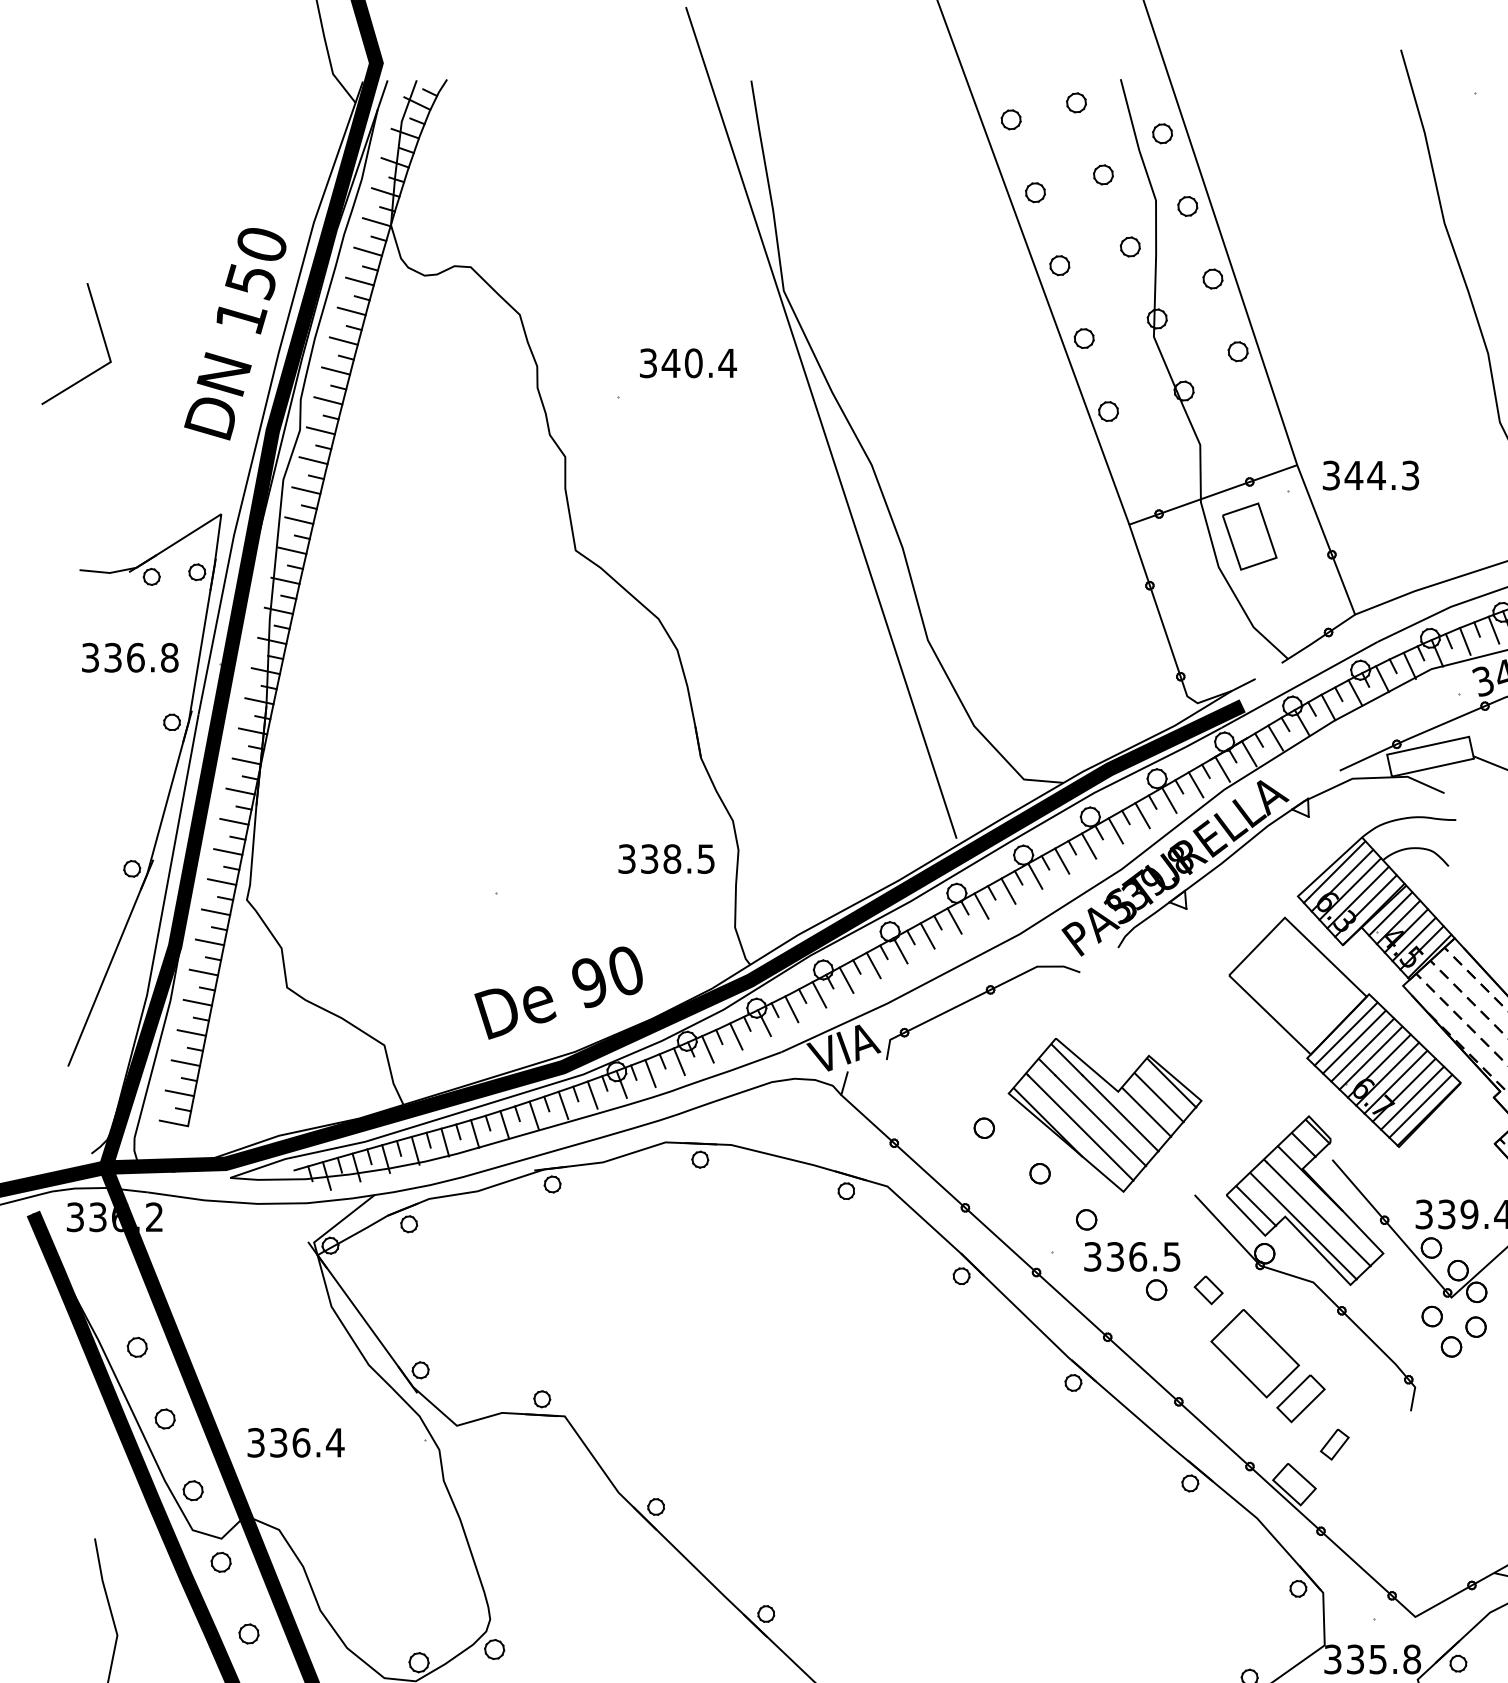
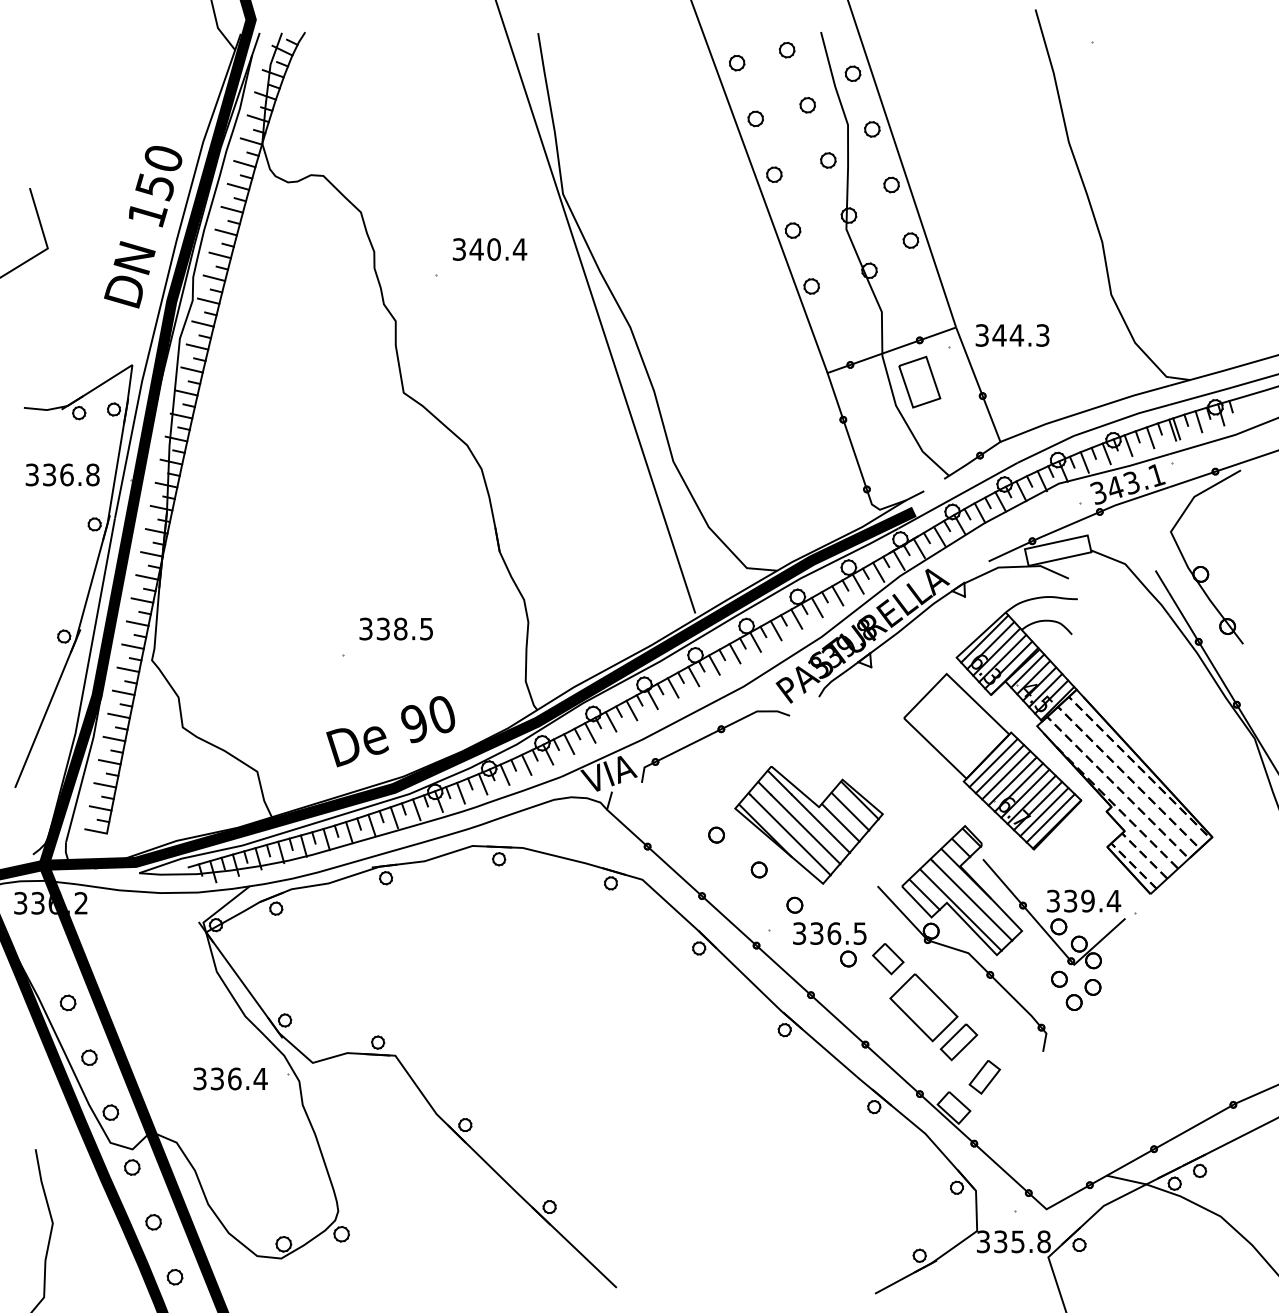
text: (665, 858) -> (395, 628), moved
part: (1208, 1290) -> (888, 959), size x1.43
text: (295, 1442) -> (230, 1078), moved
part: (1334, 1444) -> (984, 1077), size x1.43

